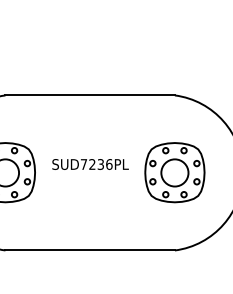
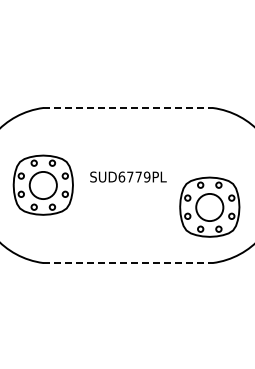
line: (90, 95) -> (128, 108), solid -> dashed
text: (96, 163) -> (134, 176), SUD7236PL -> SUD6779PL
part: (174, 171) -> (209, 206), moved
line: (90, 250) -> (128, 263), solid -> dashed

